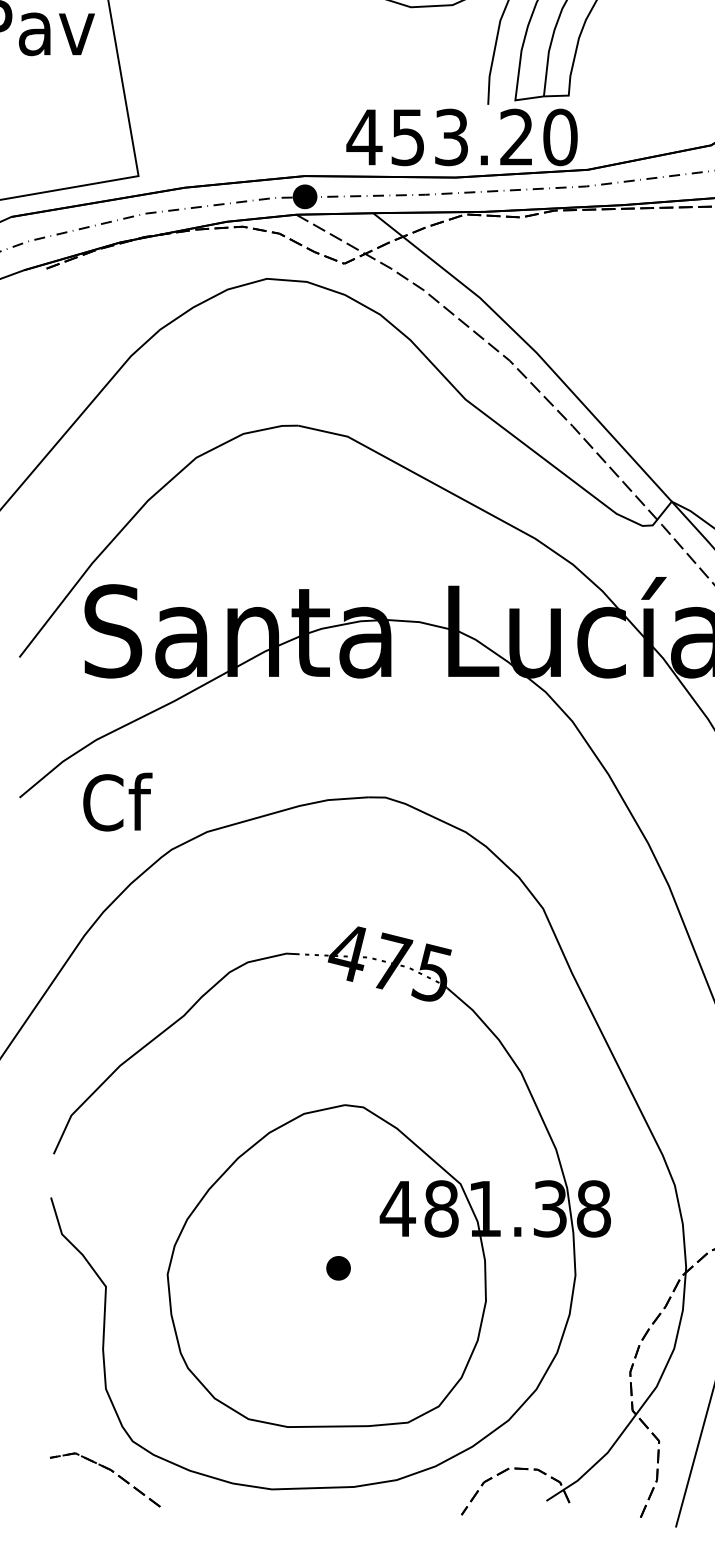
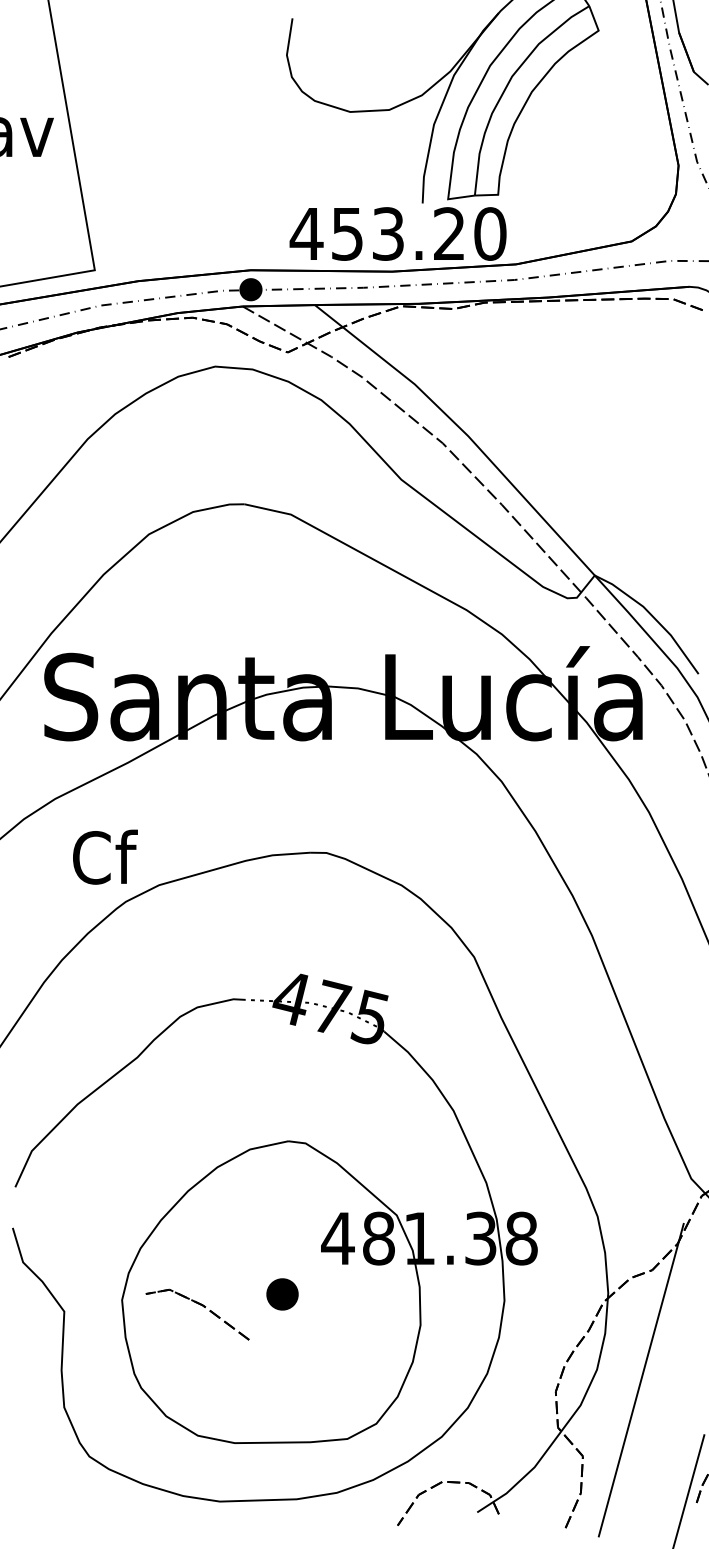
text: (117, 801) -> (105, 856), moved
part: (337, 1267) -> (281, 1293), size x1.4
part: (111, 1472) -> (203, 1307), moved

